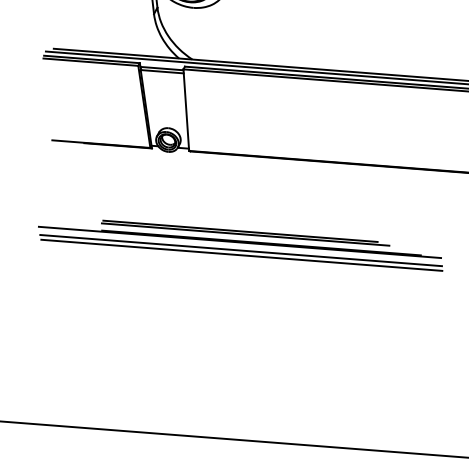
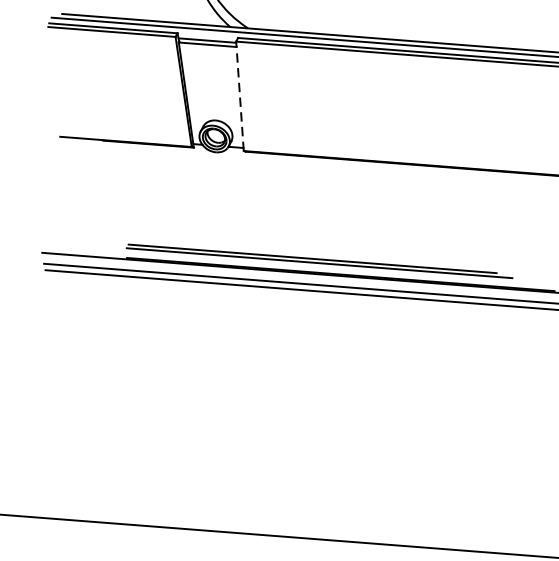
line: (186, 110) -> (240, 96), solid -> dashed

